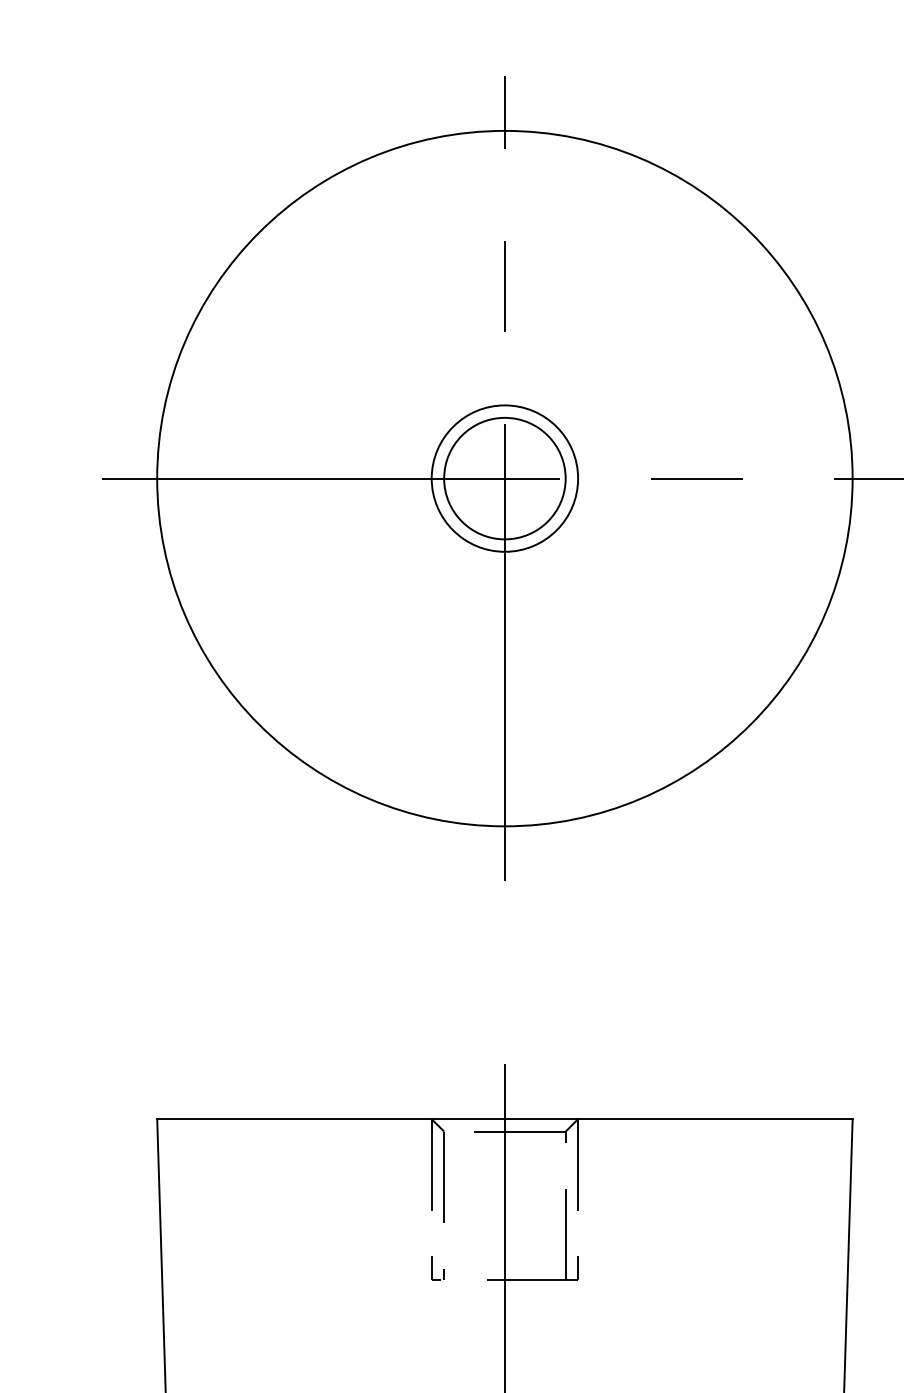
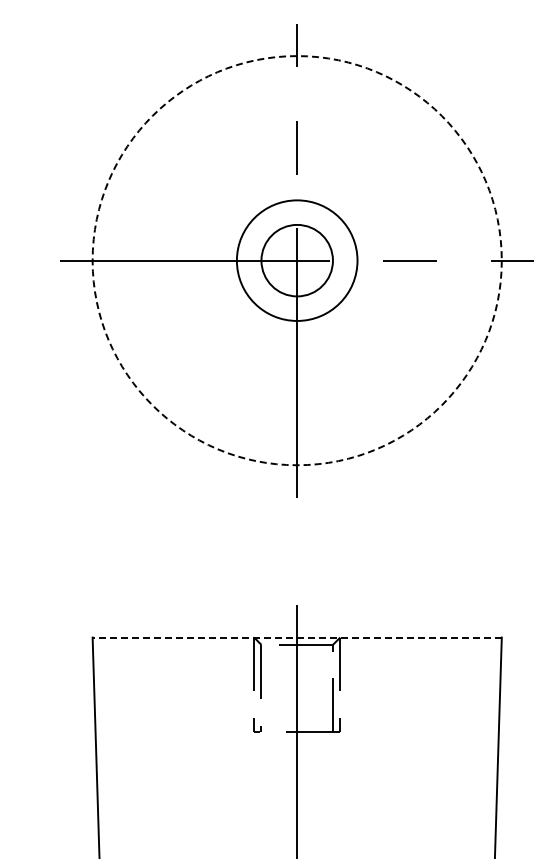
circle: (503, 478) -> (296, 260), solid -> dashed
circle: (505, 478) -> (297, 260), size x1.4
line: (505, 1119) -> (297, 637), solid -> dashed

